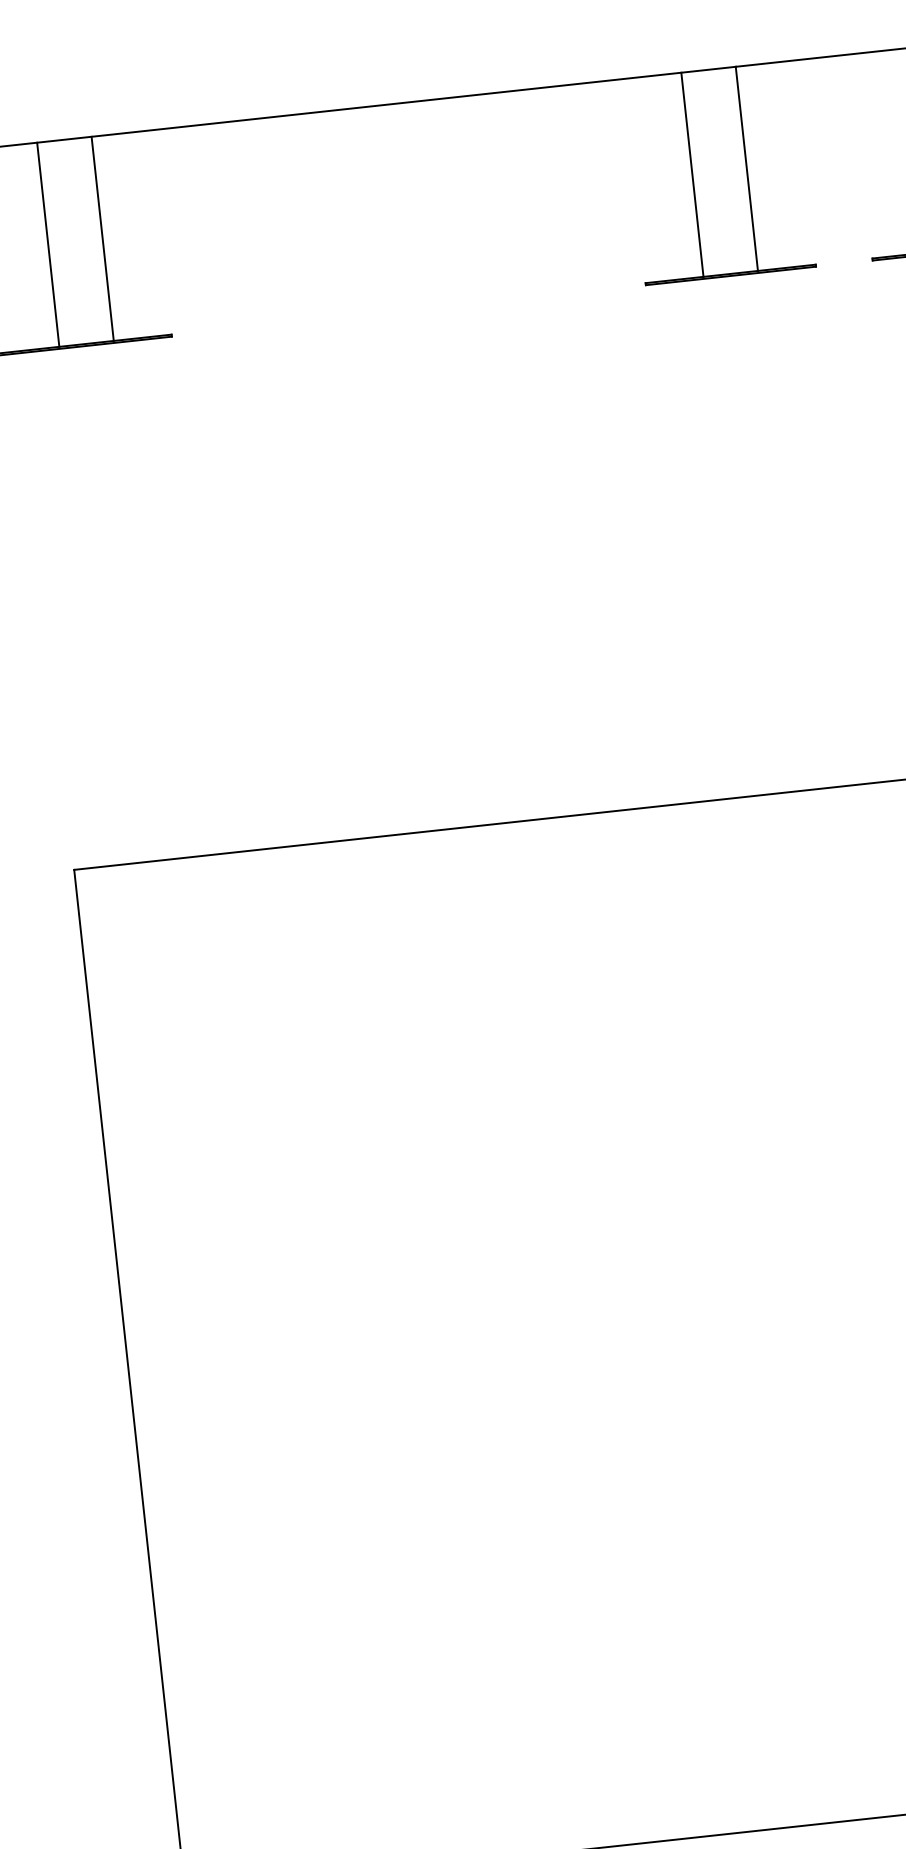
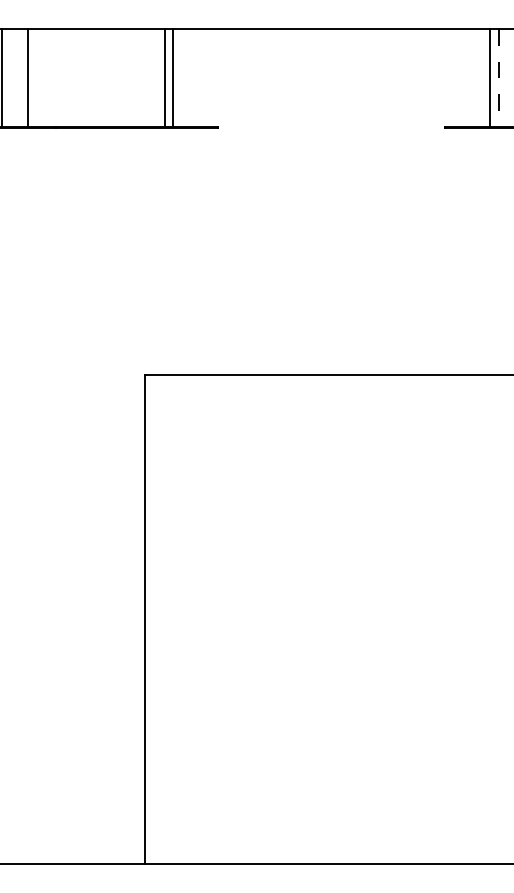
line: (746, 169) -> (498, 78), solid -> dashed
line: (692, 173) -> (489, 77), moved
line: (102, 237) -> (172, 77), moved

